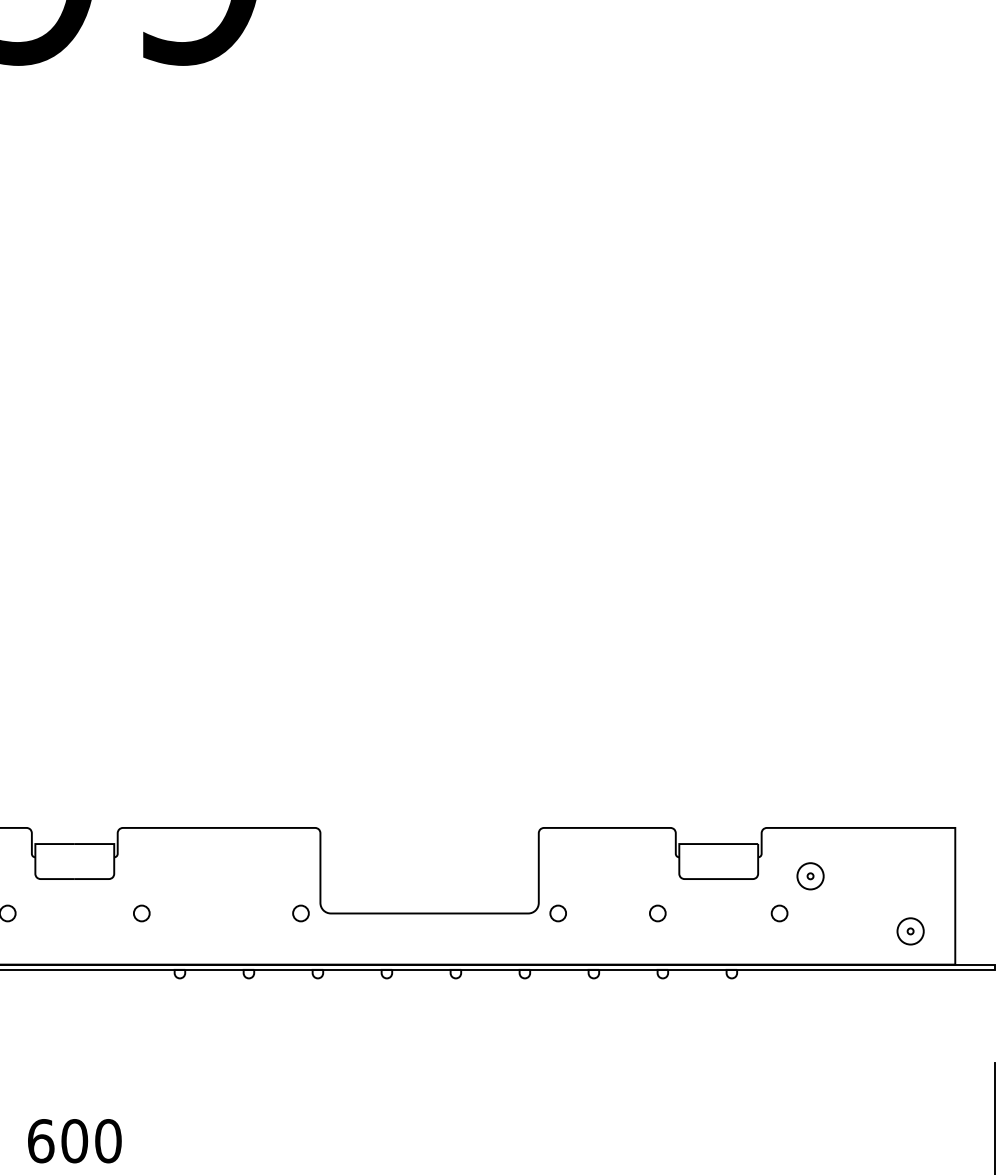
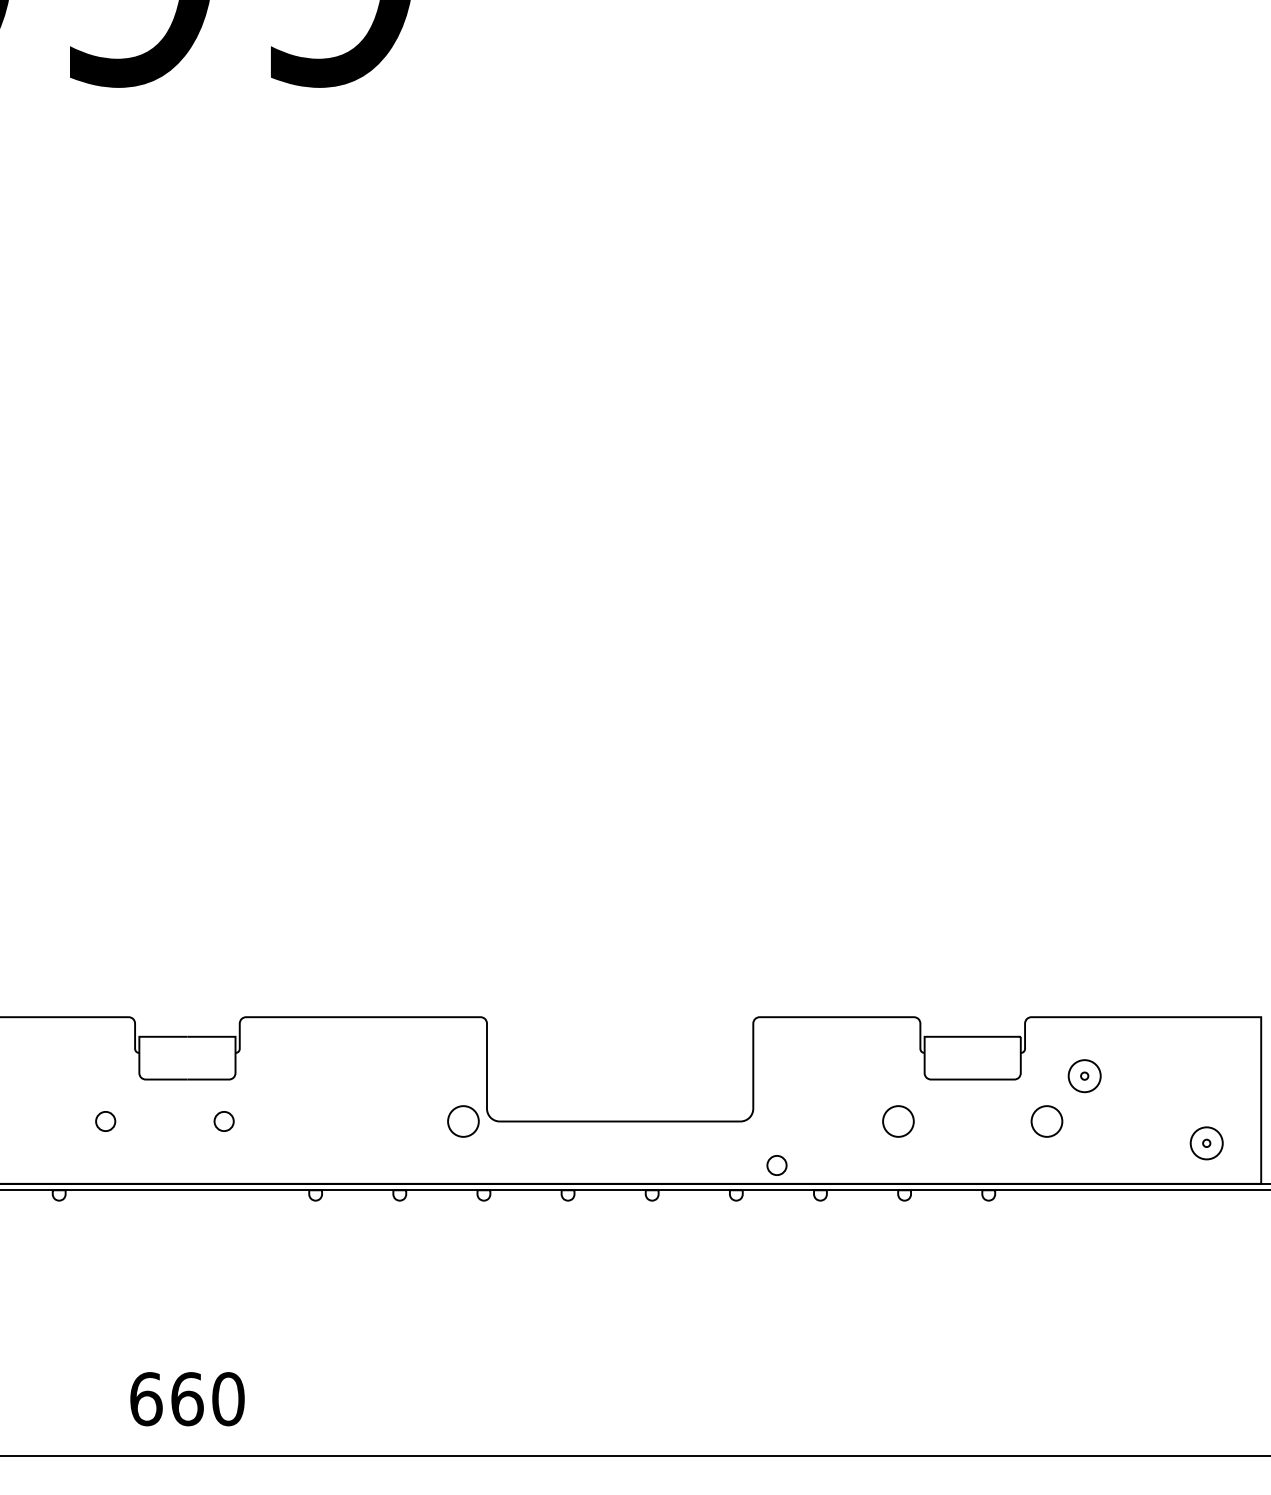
circle: (141, 913) -> (223, 1121), moved
circle: (300, 913) -> (462, 1121), size x1.6
circle: (557, 913) -> (776, 1165), moved
circle: (657, 913) -> (898, 1121), size x1.6
circle: (779, 913) -> (1046, 1121), size x1.6
text: (74, 1141) -> (187, 1399), 600 -> 660

